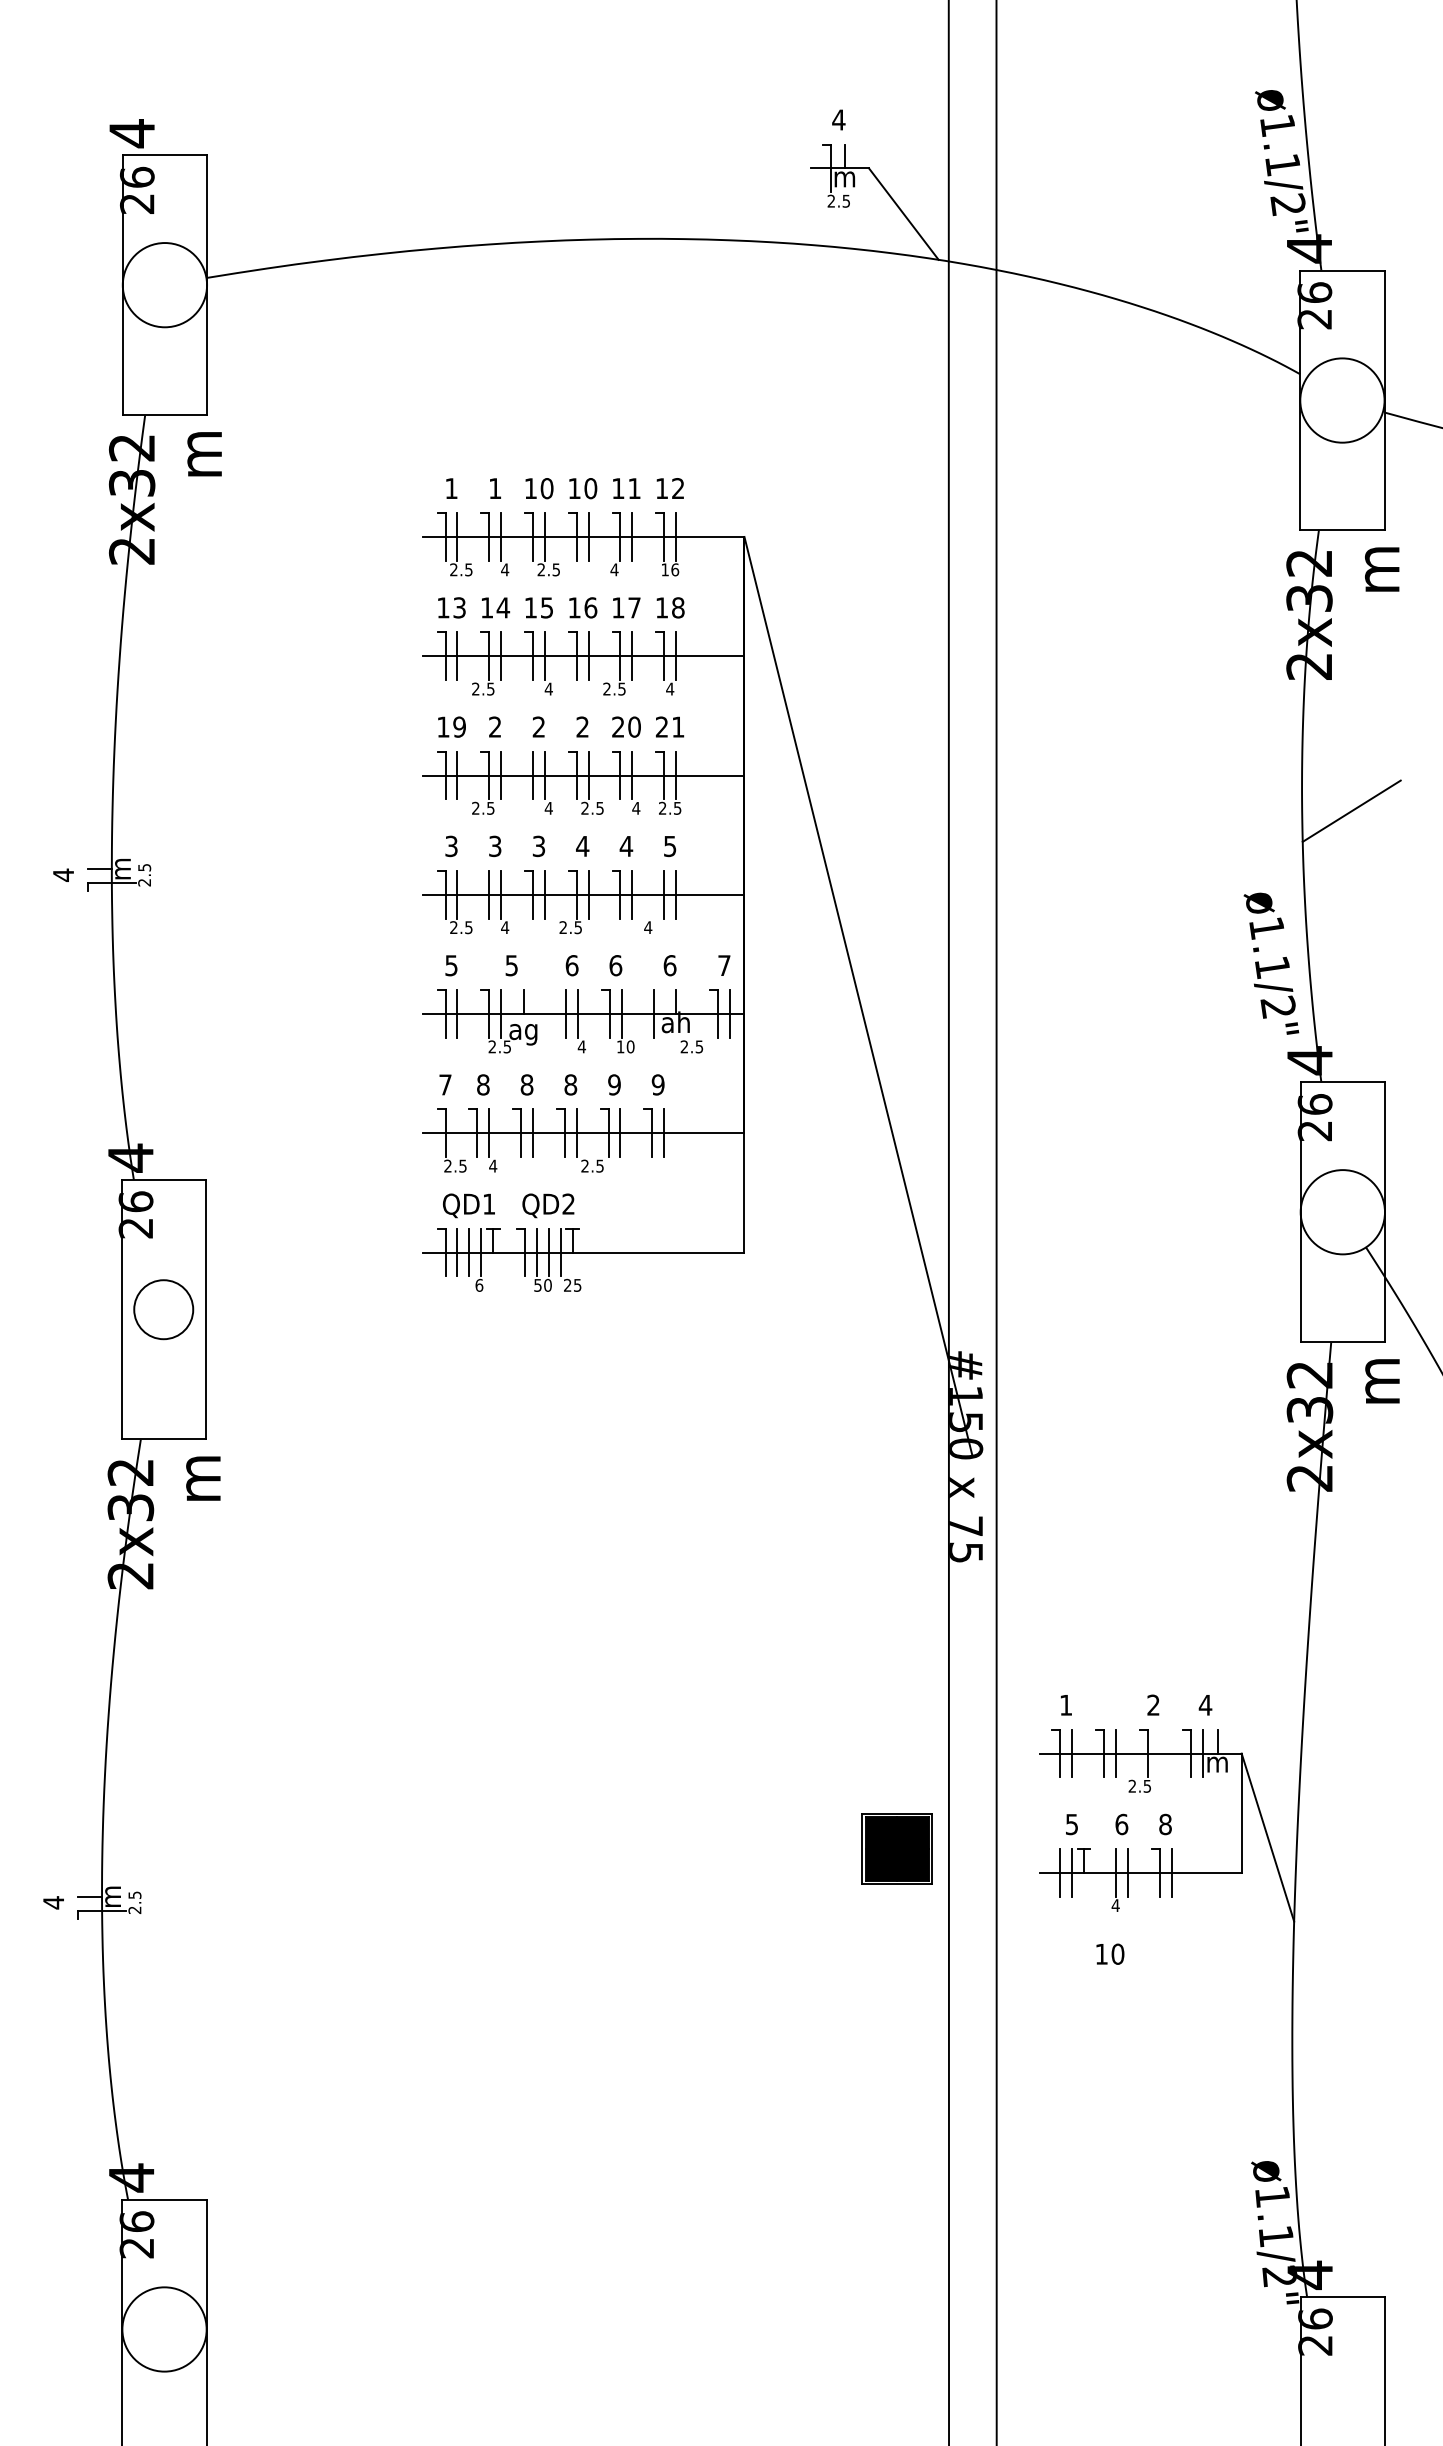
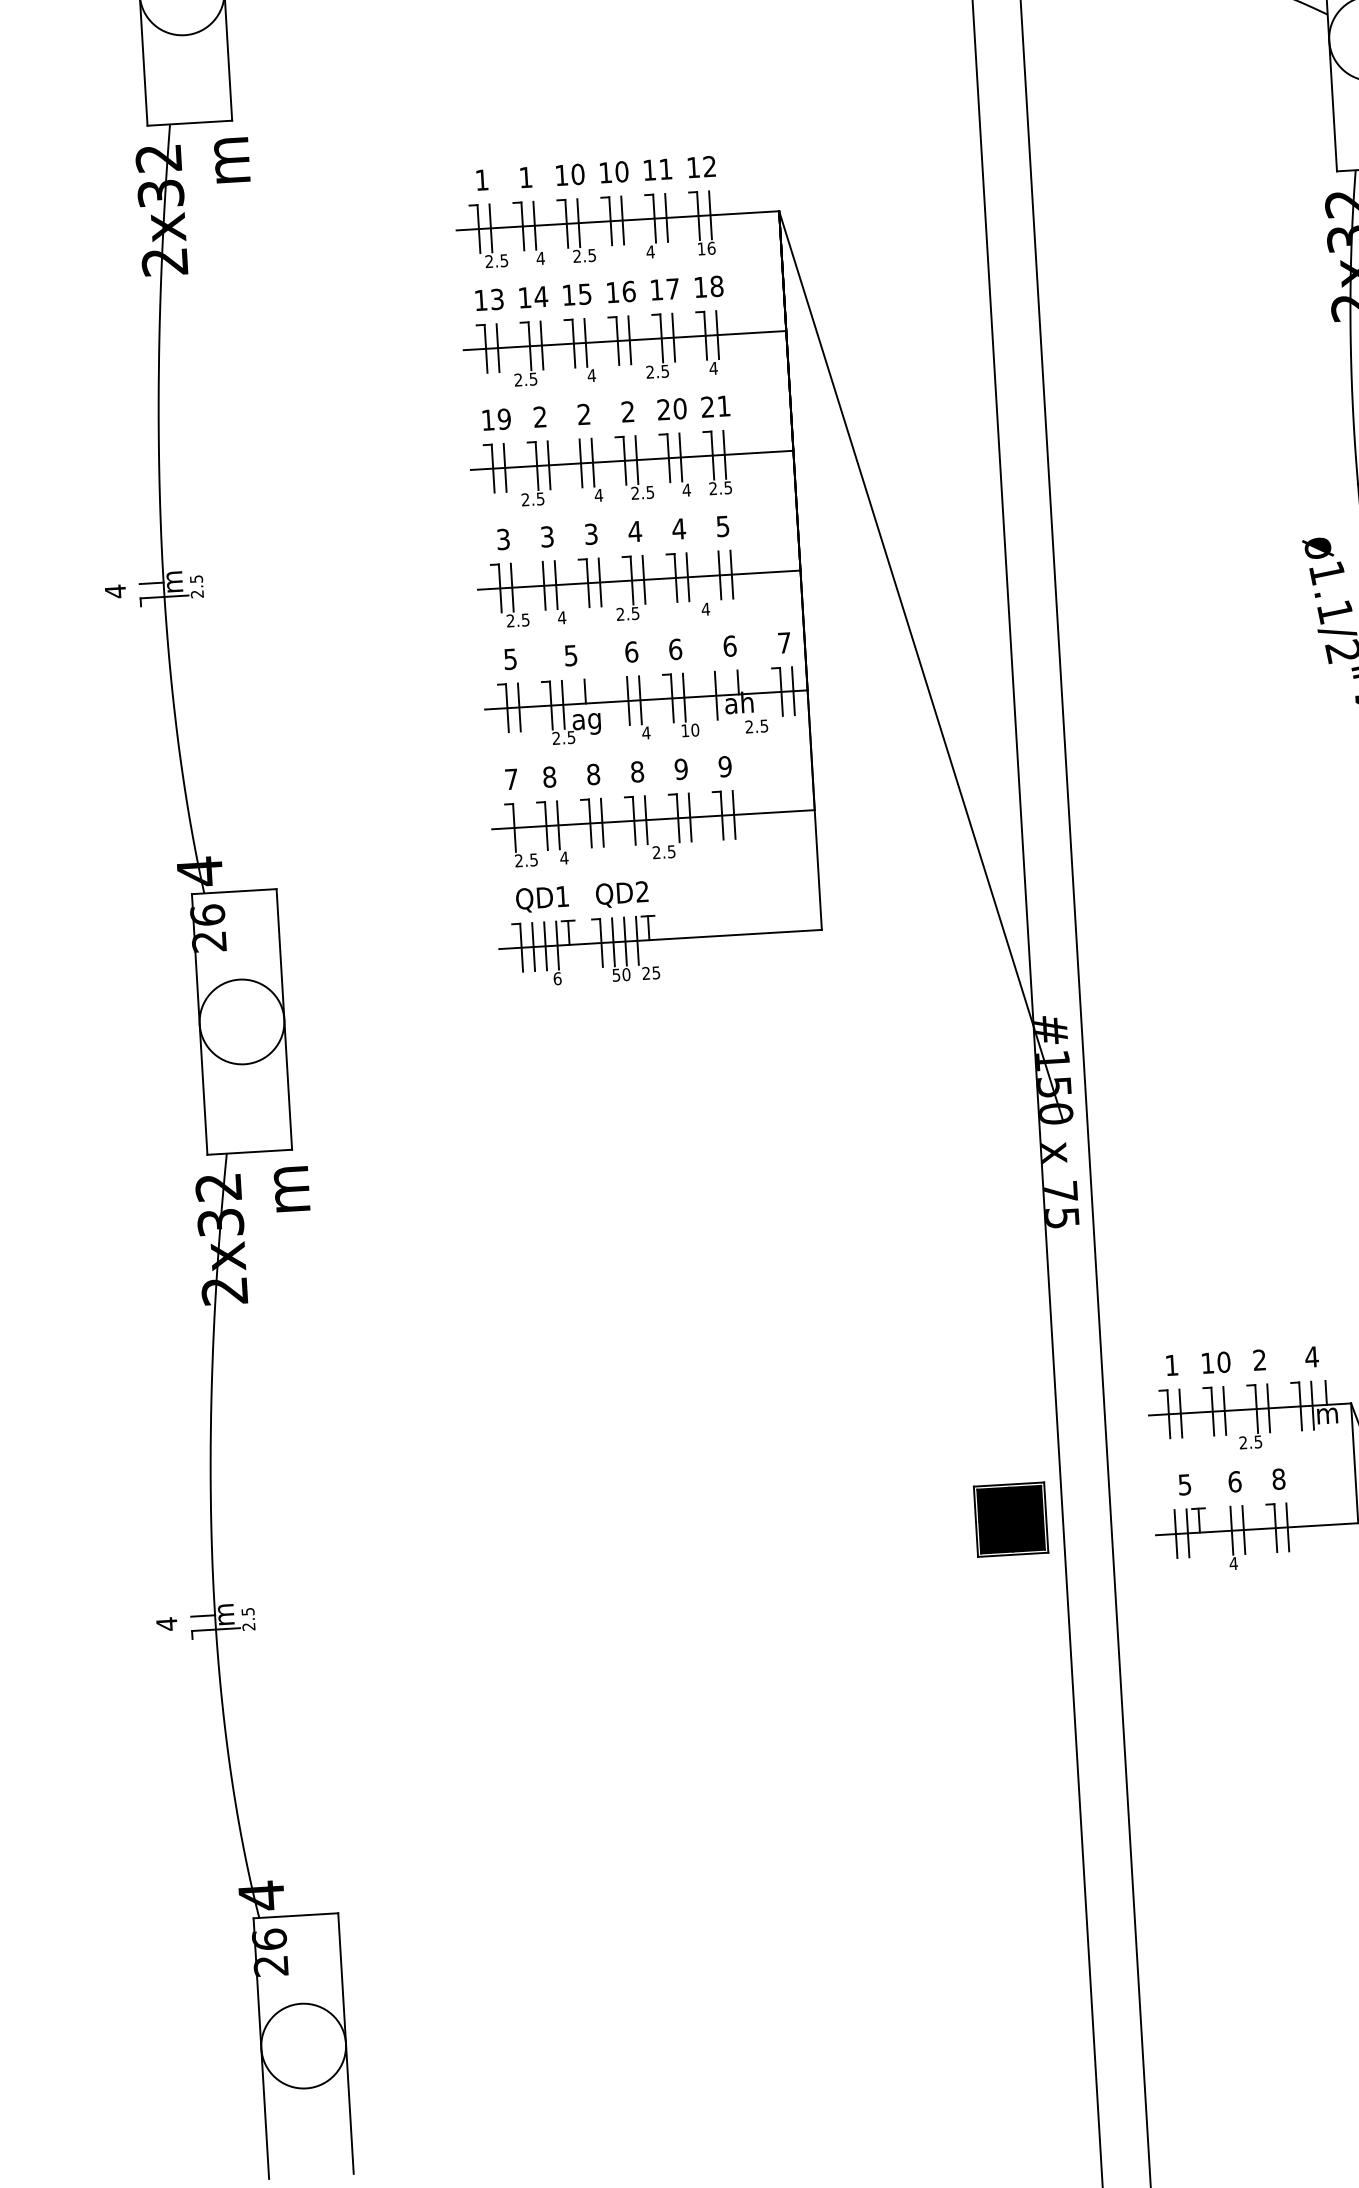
circle: (163, 1309) -> (241, 1021), size x1.43
line: (1159, 1753) -> (1268, 1408), added
text: (1110, 1953) -> (1216, 1361), moved

